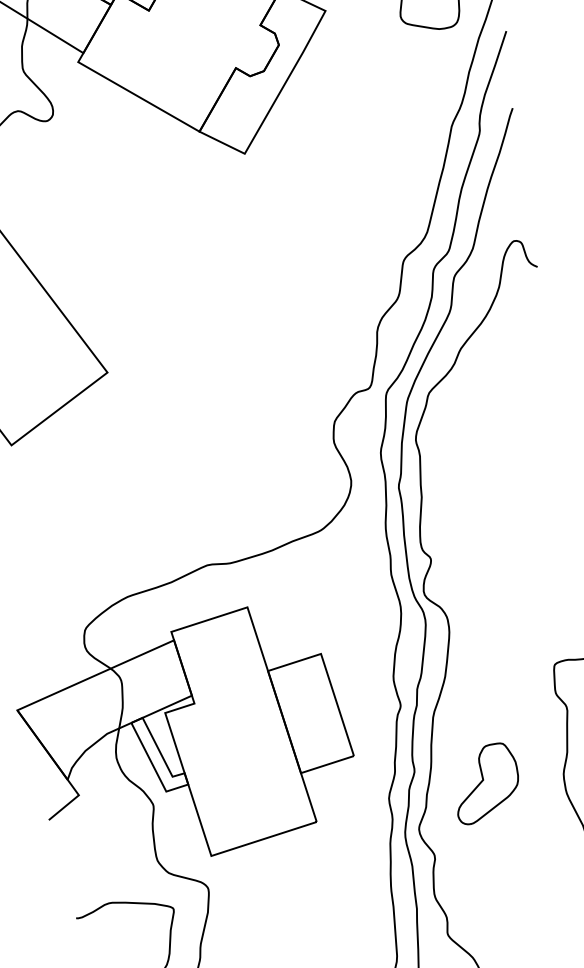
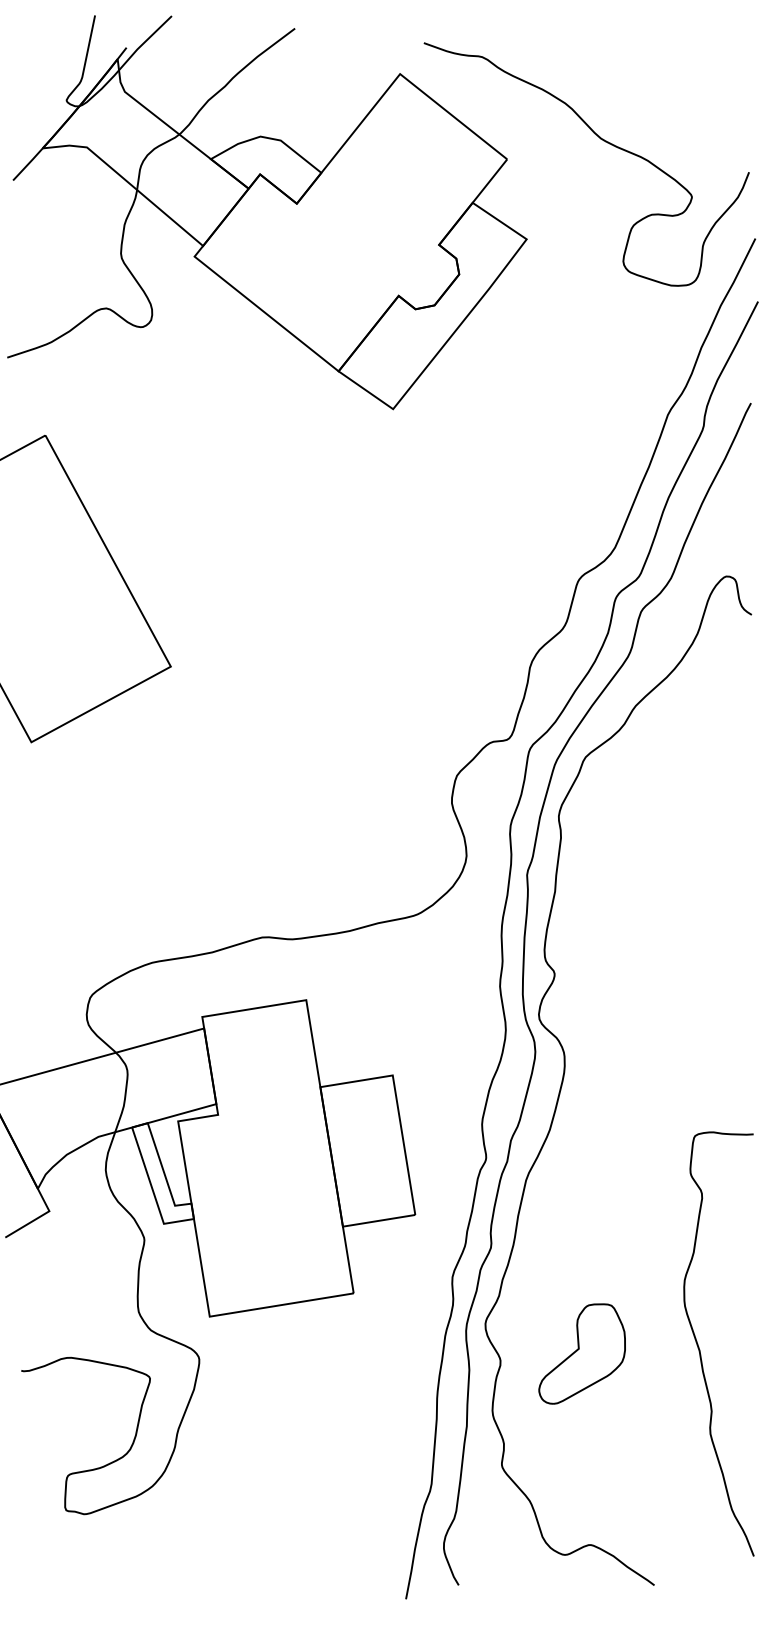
part: (485, 783) -> (581, 1353), moved

